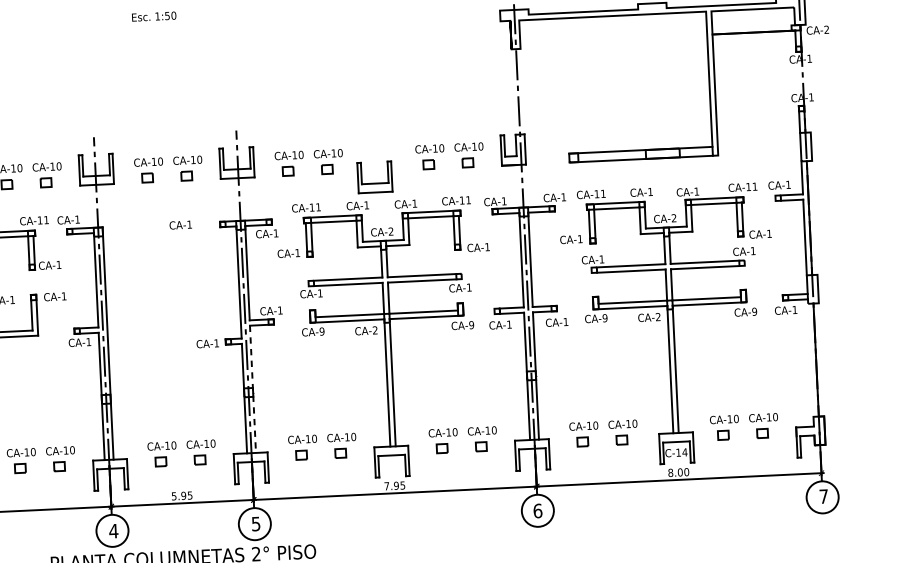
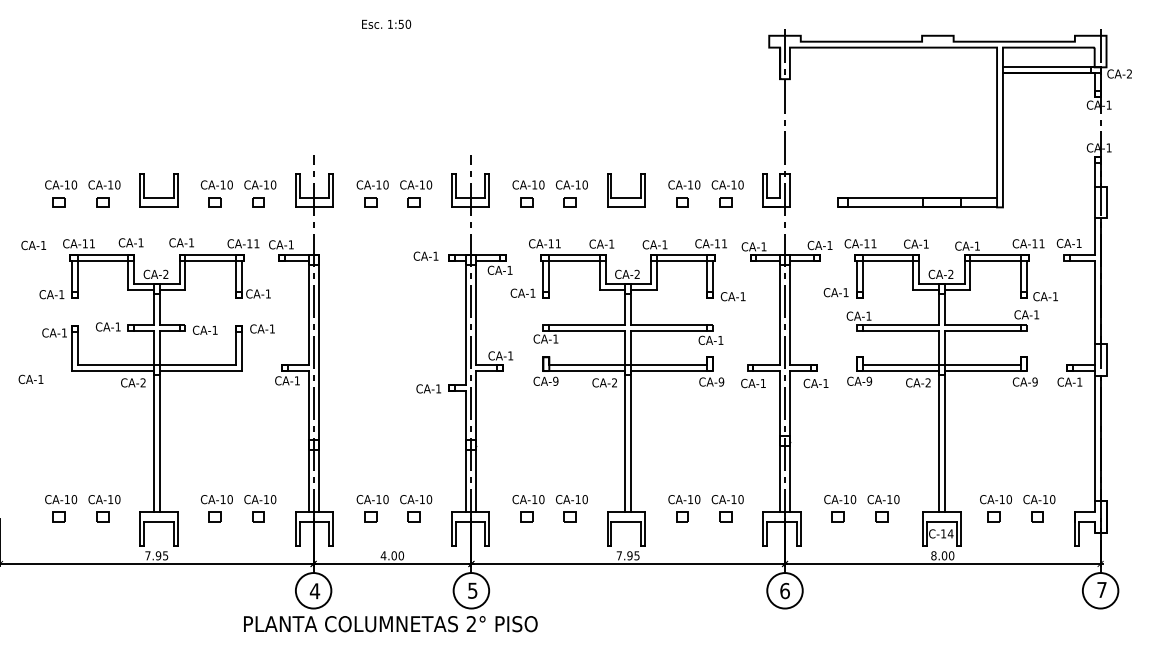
line: (753, 27) -> (1048, 67), added
part: (375, 183) -> (626, 197), moved
text: (180, 224) -> (425, 255), moved
line: (810, 360) -> (1094, 438), added
line: (253, 389) -> (476, 441), dashed -> solid
text: (182, 495) -> (392, 555), 5.95 -> 4.00

